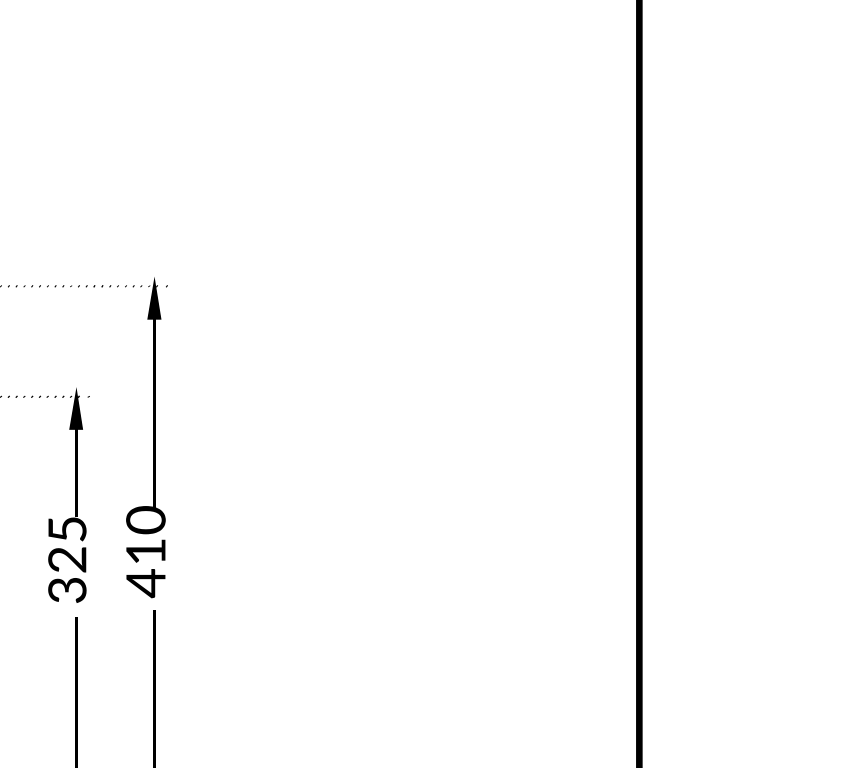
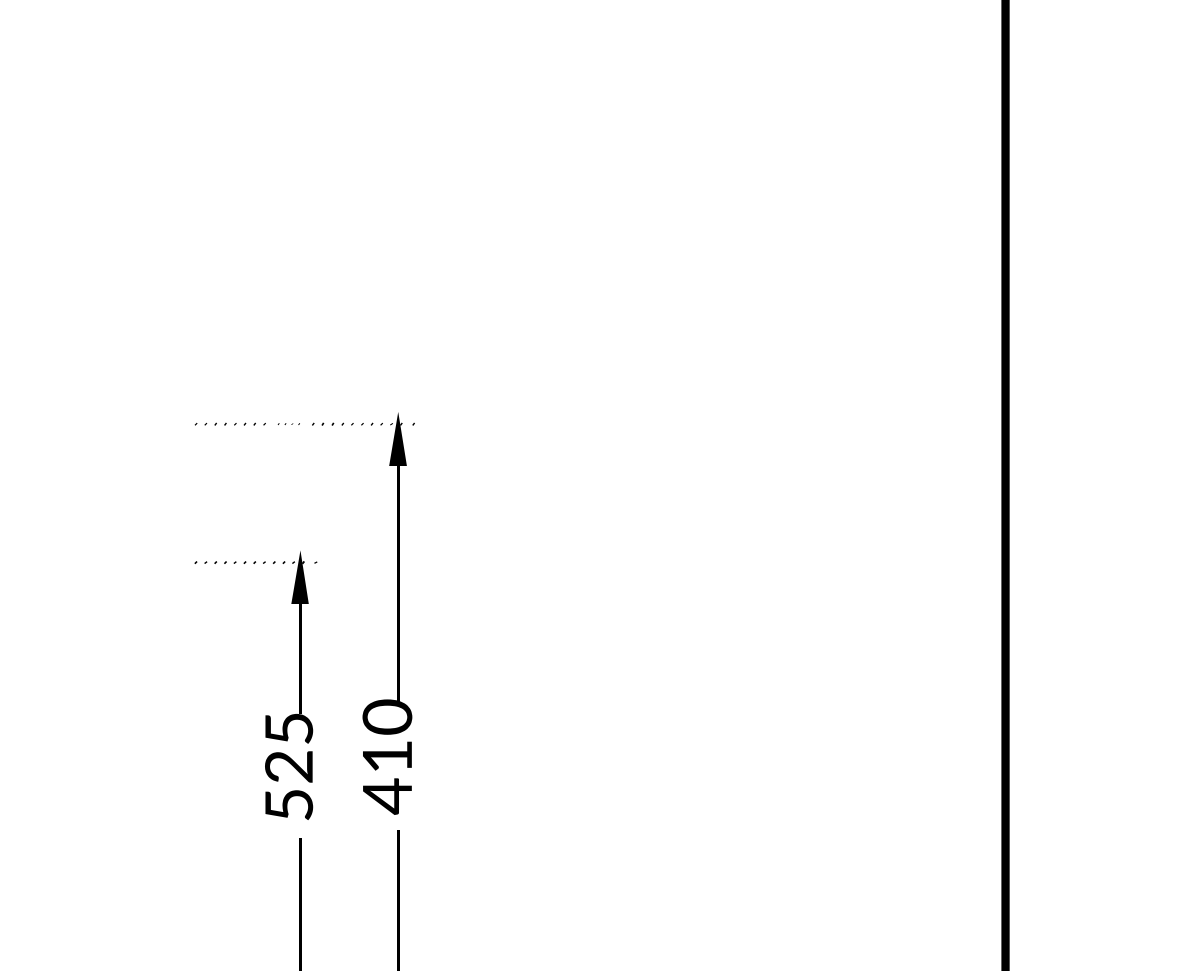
part: (66, 285) -> (288, 423), size x0.7
text: (67, 589) -> (289, 804), 325 -> 525

